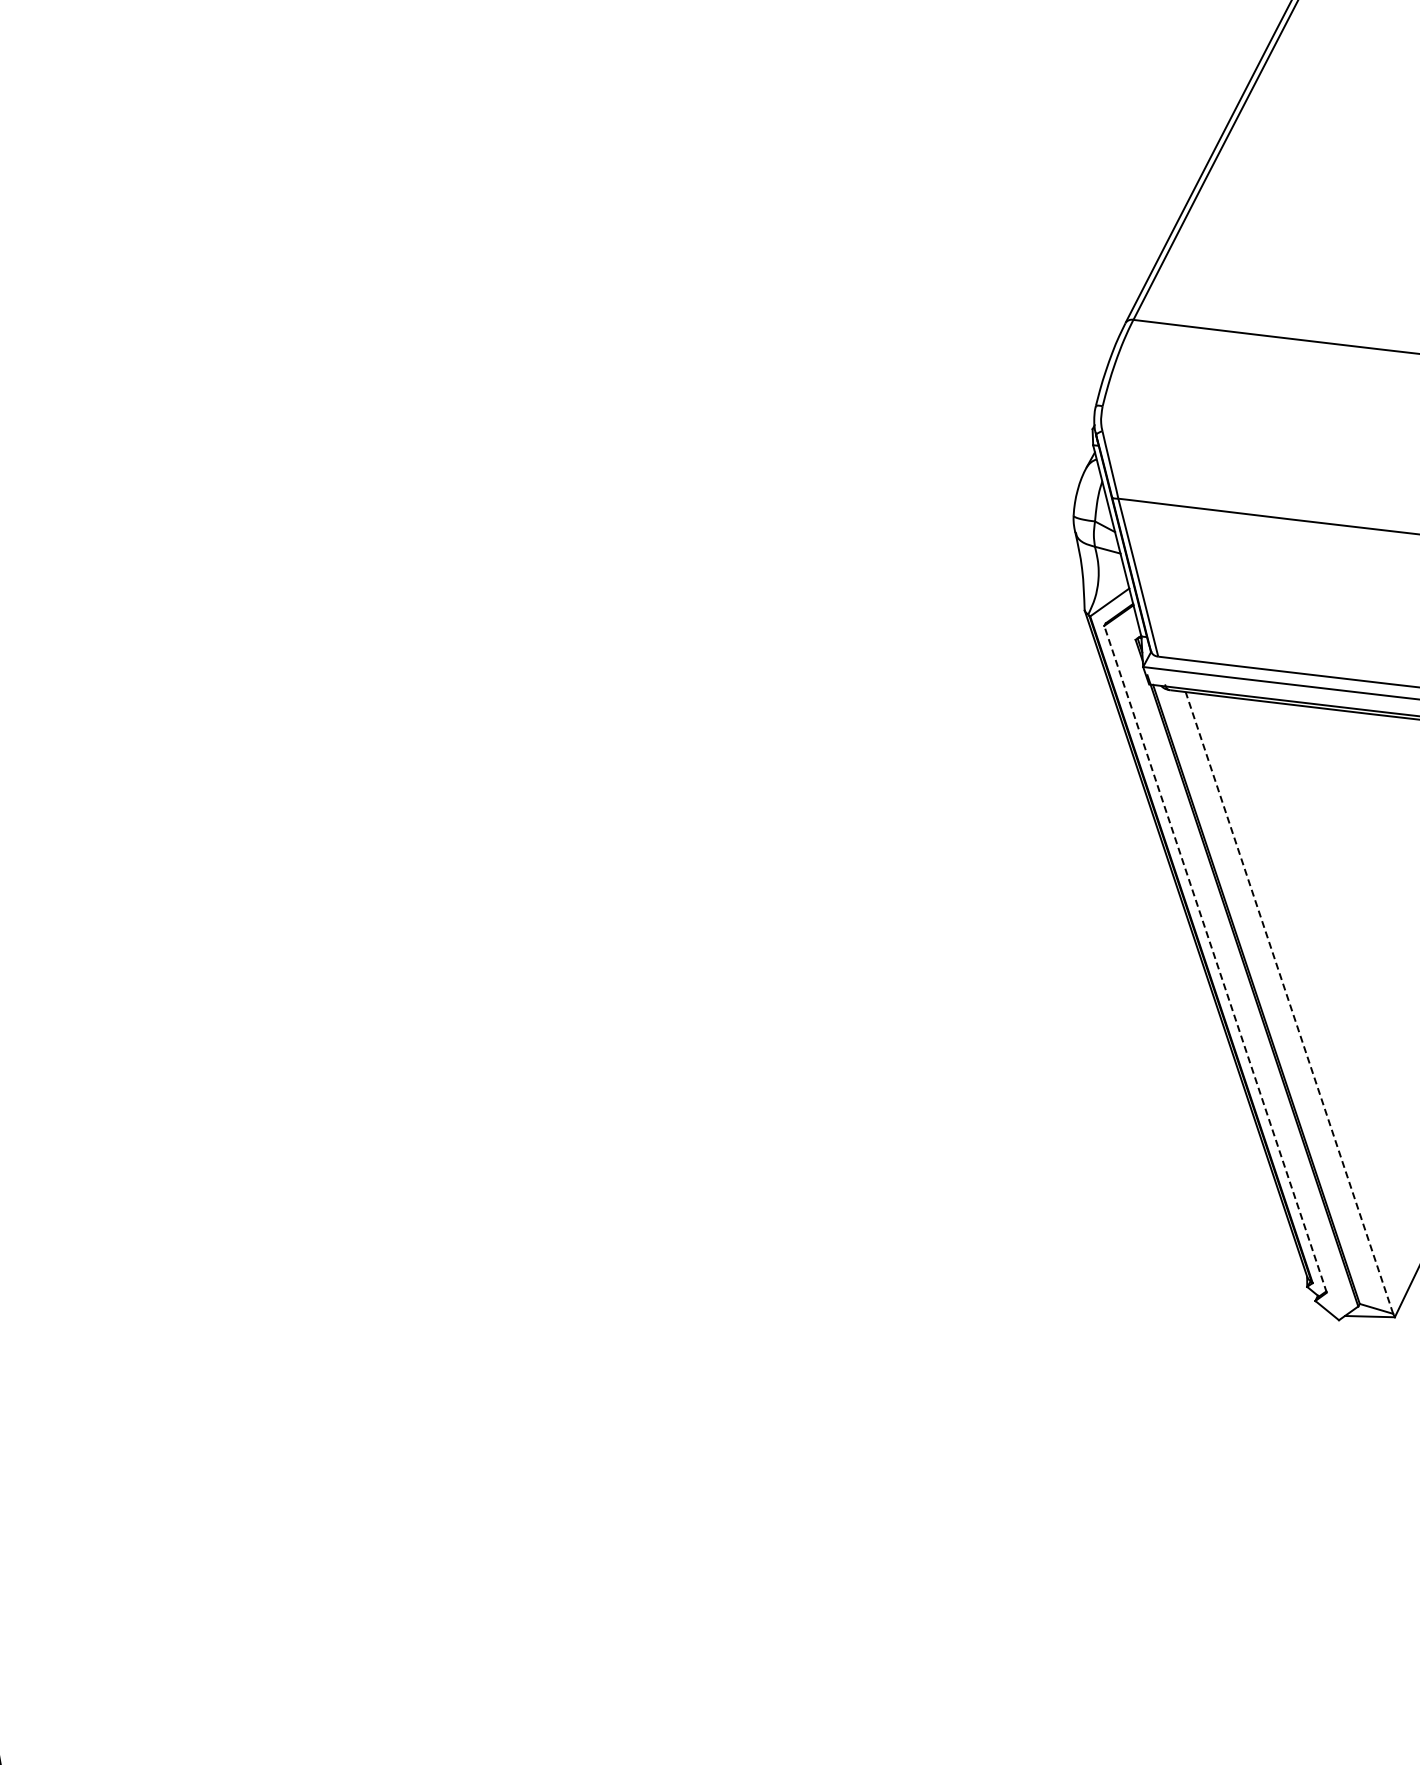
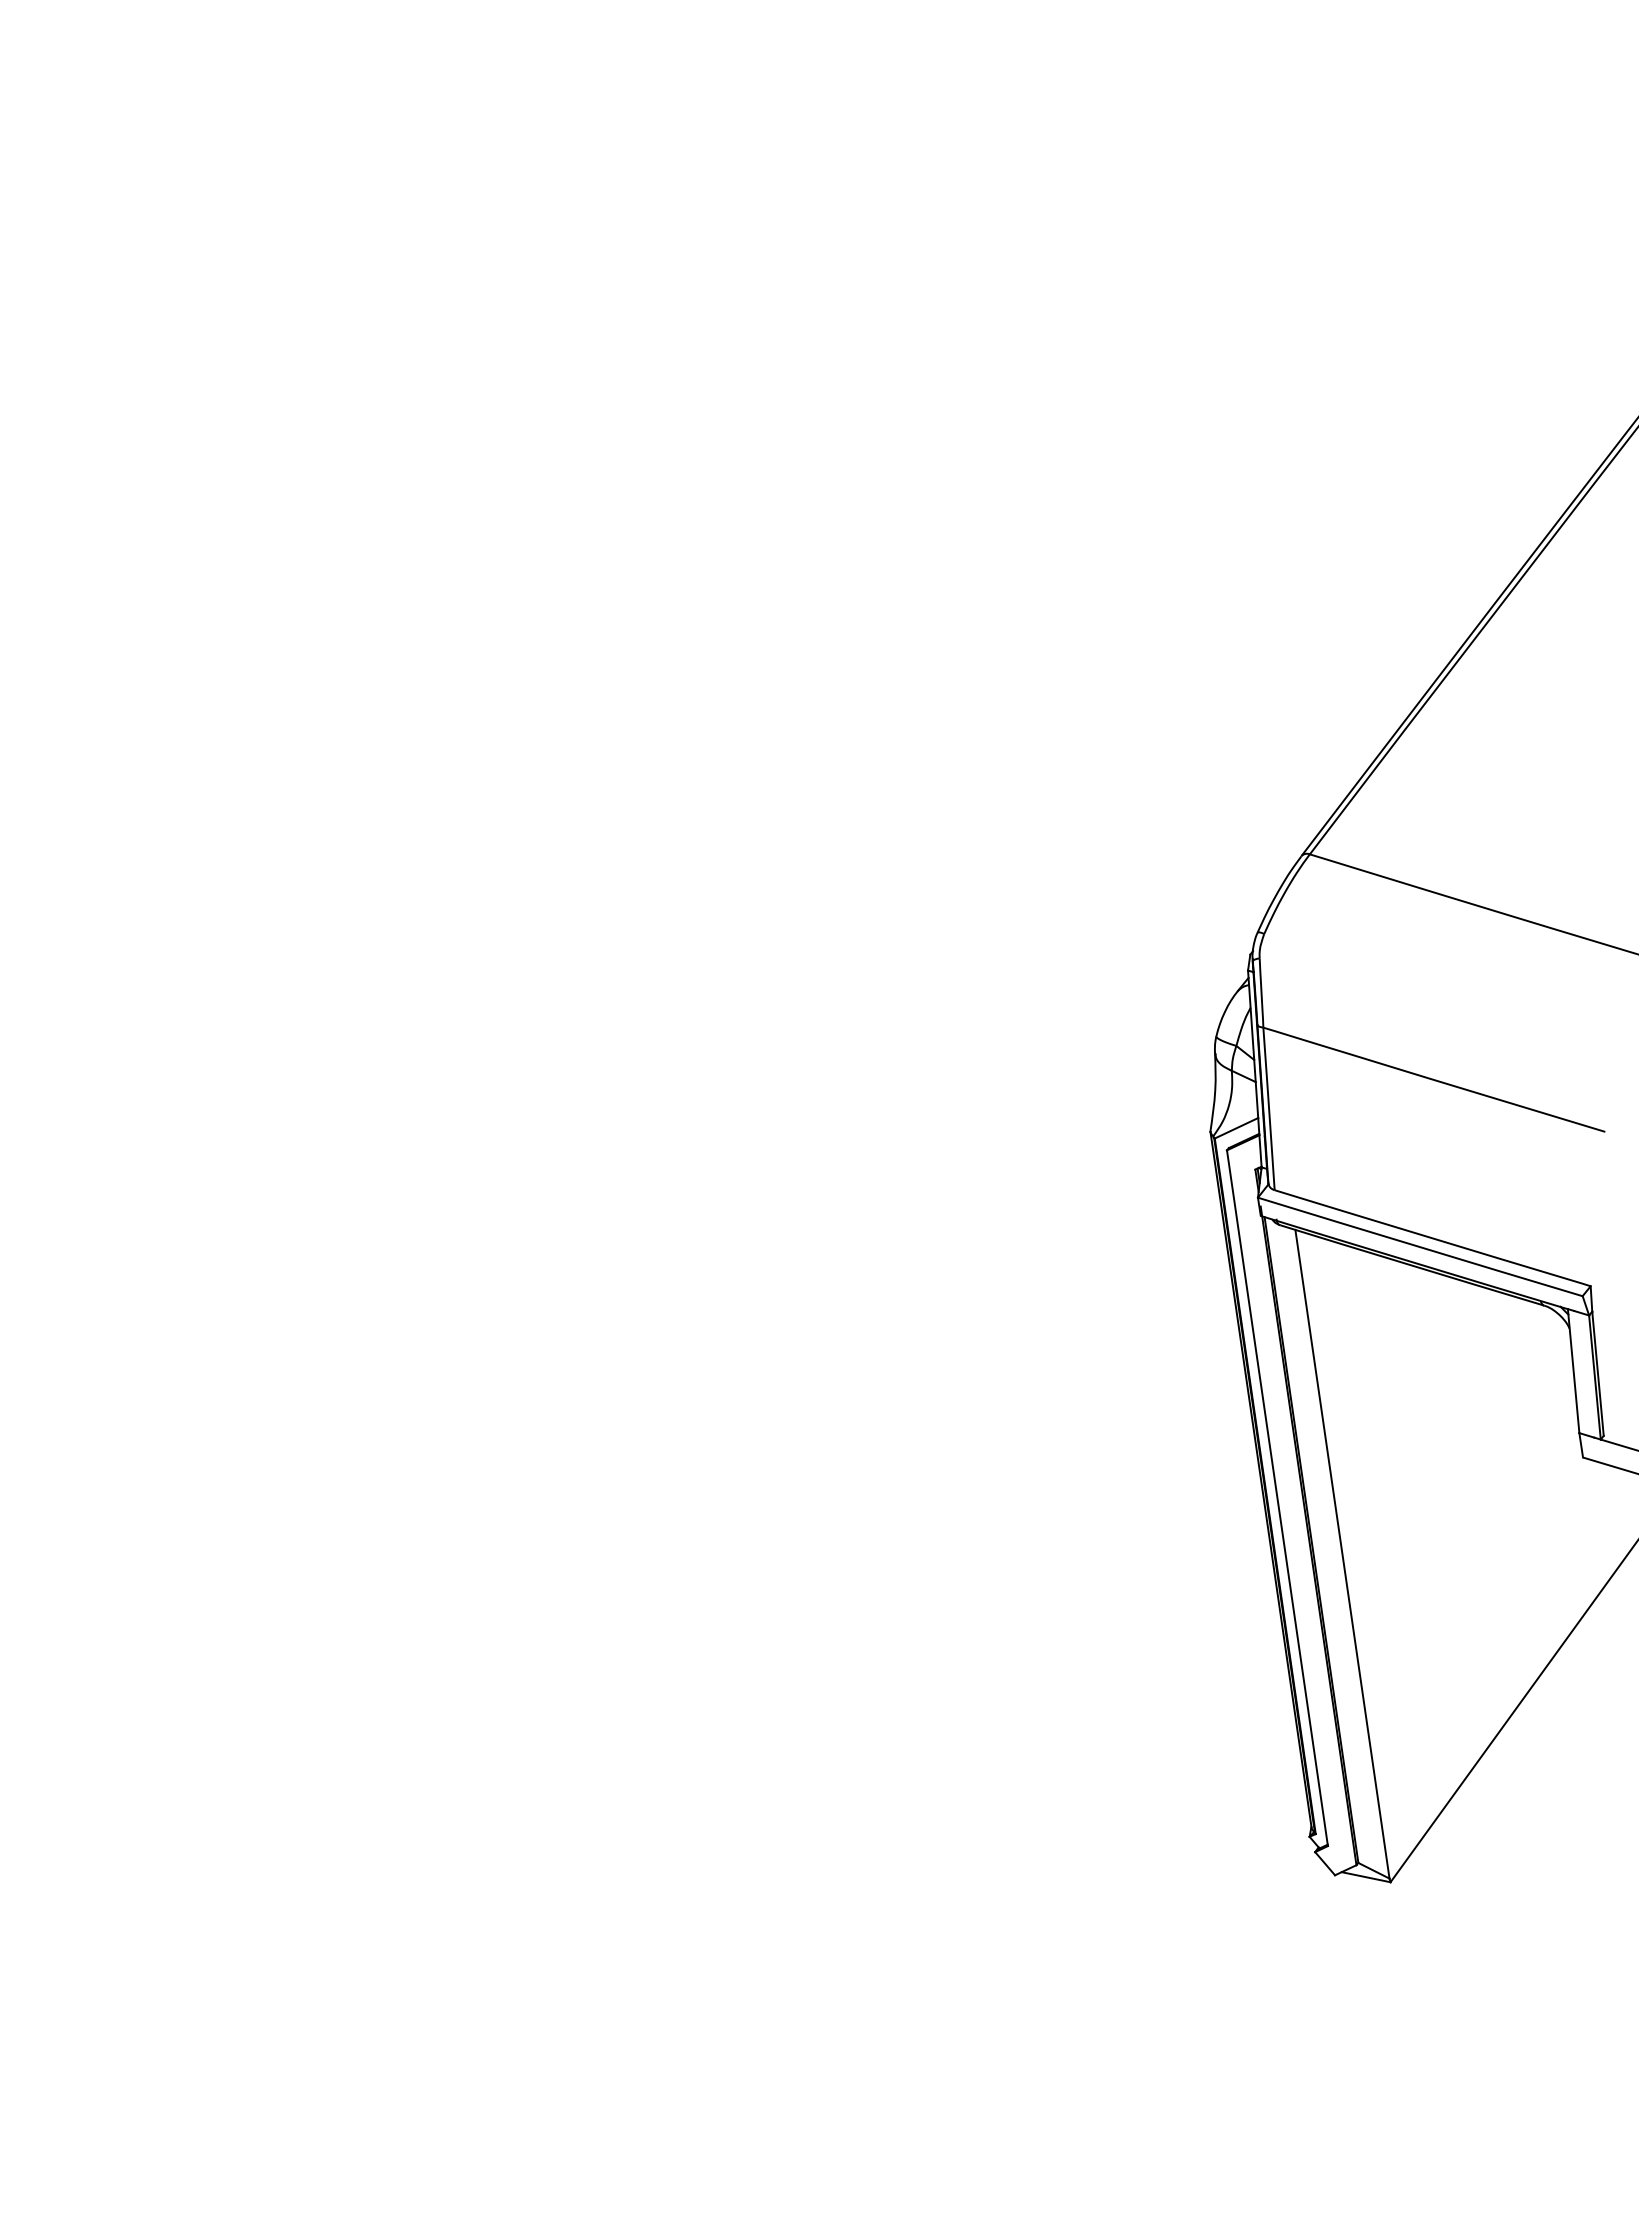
line: (1215, 958) -> (1277, 1497), dashed -> solid
line: (1289, 1003) -> (1342, 1554), dashed -> solid

